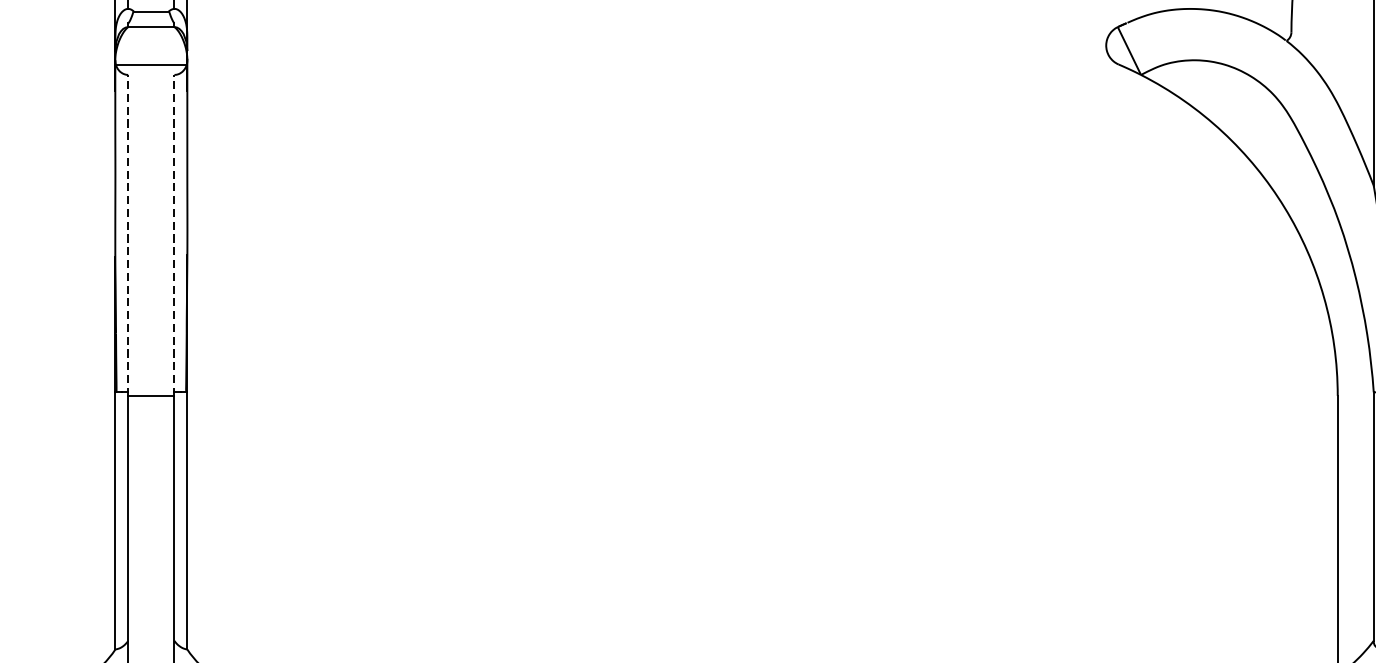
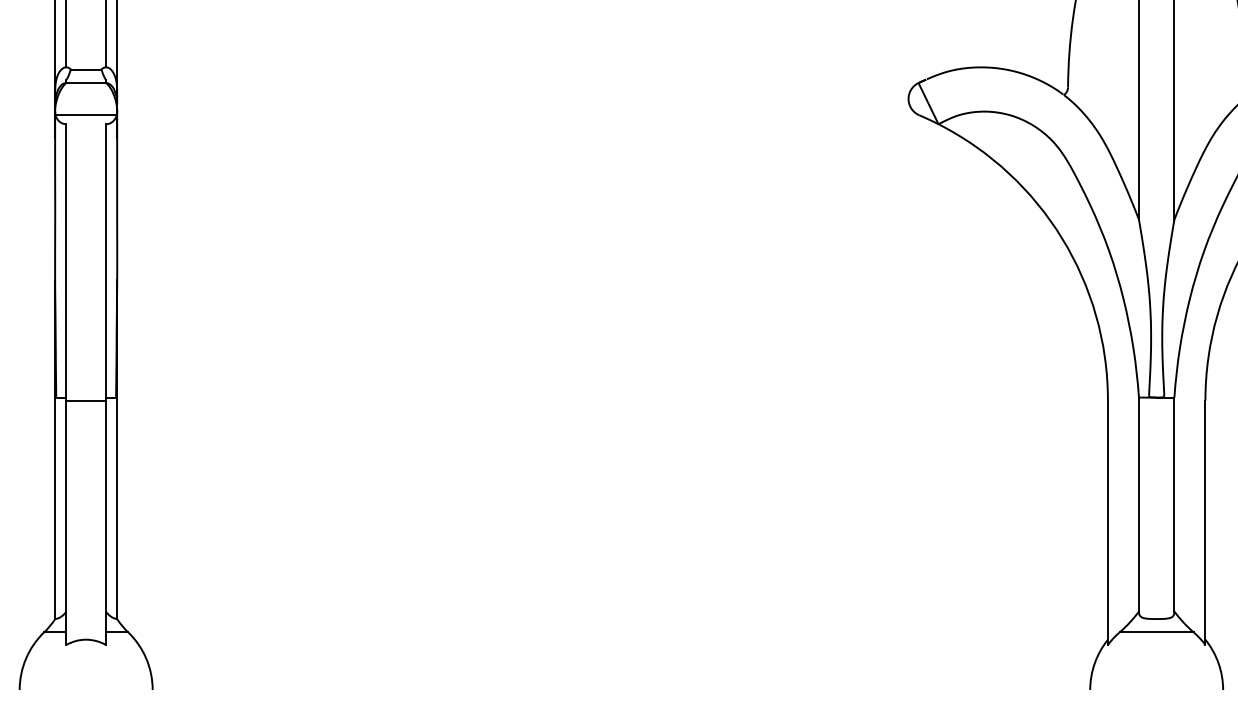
line: (128, 234) -> (66, 261), dashed -> solid
line: (174, 234) -> (106, 261), dashed -> solid

